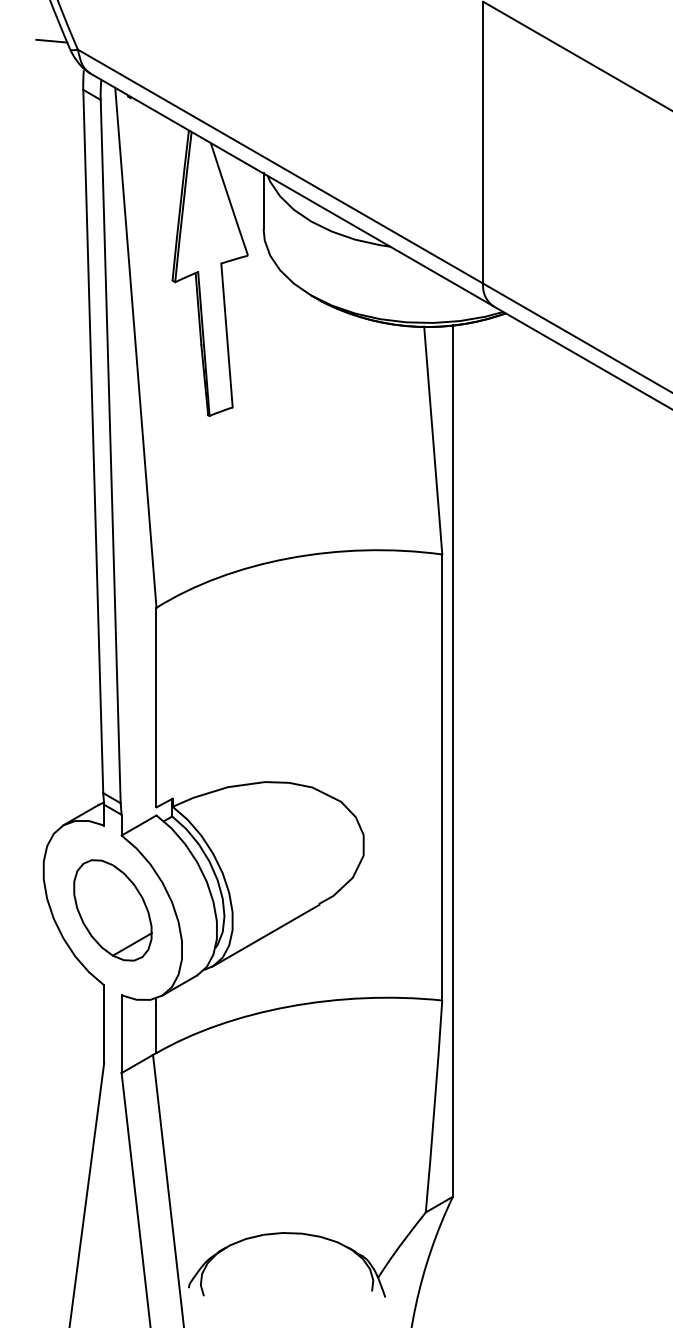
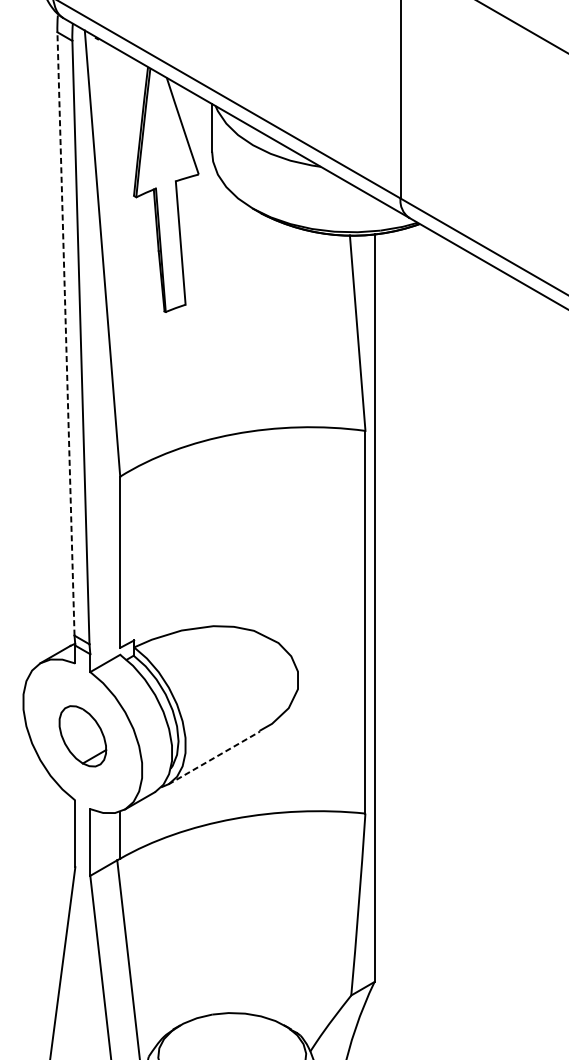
line: (93, 441) -> (66, 333), solid -> dashed
part: (112, 910) -> (82, 736), size x0.7
line: (265, 935) -> (213, 757), solid -> dashed

